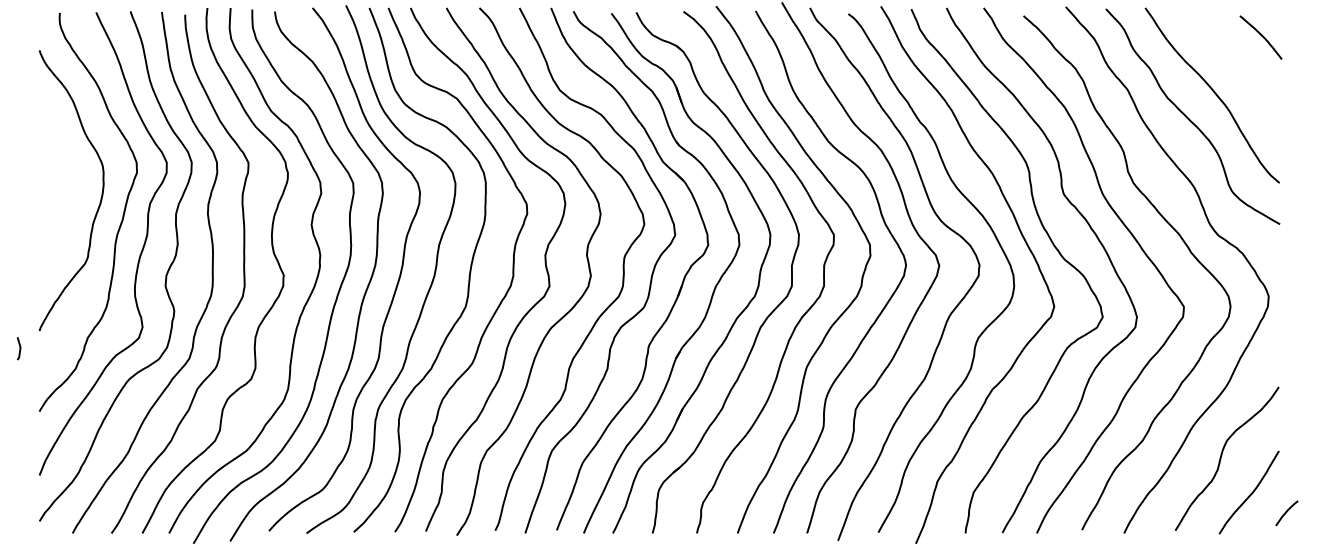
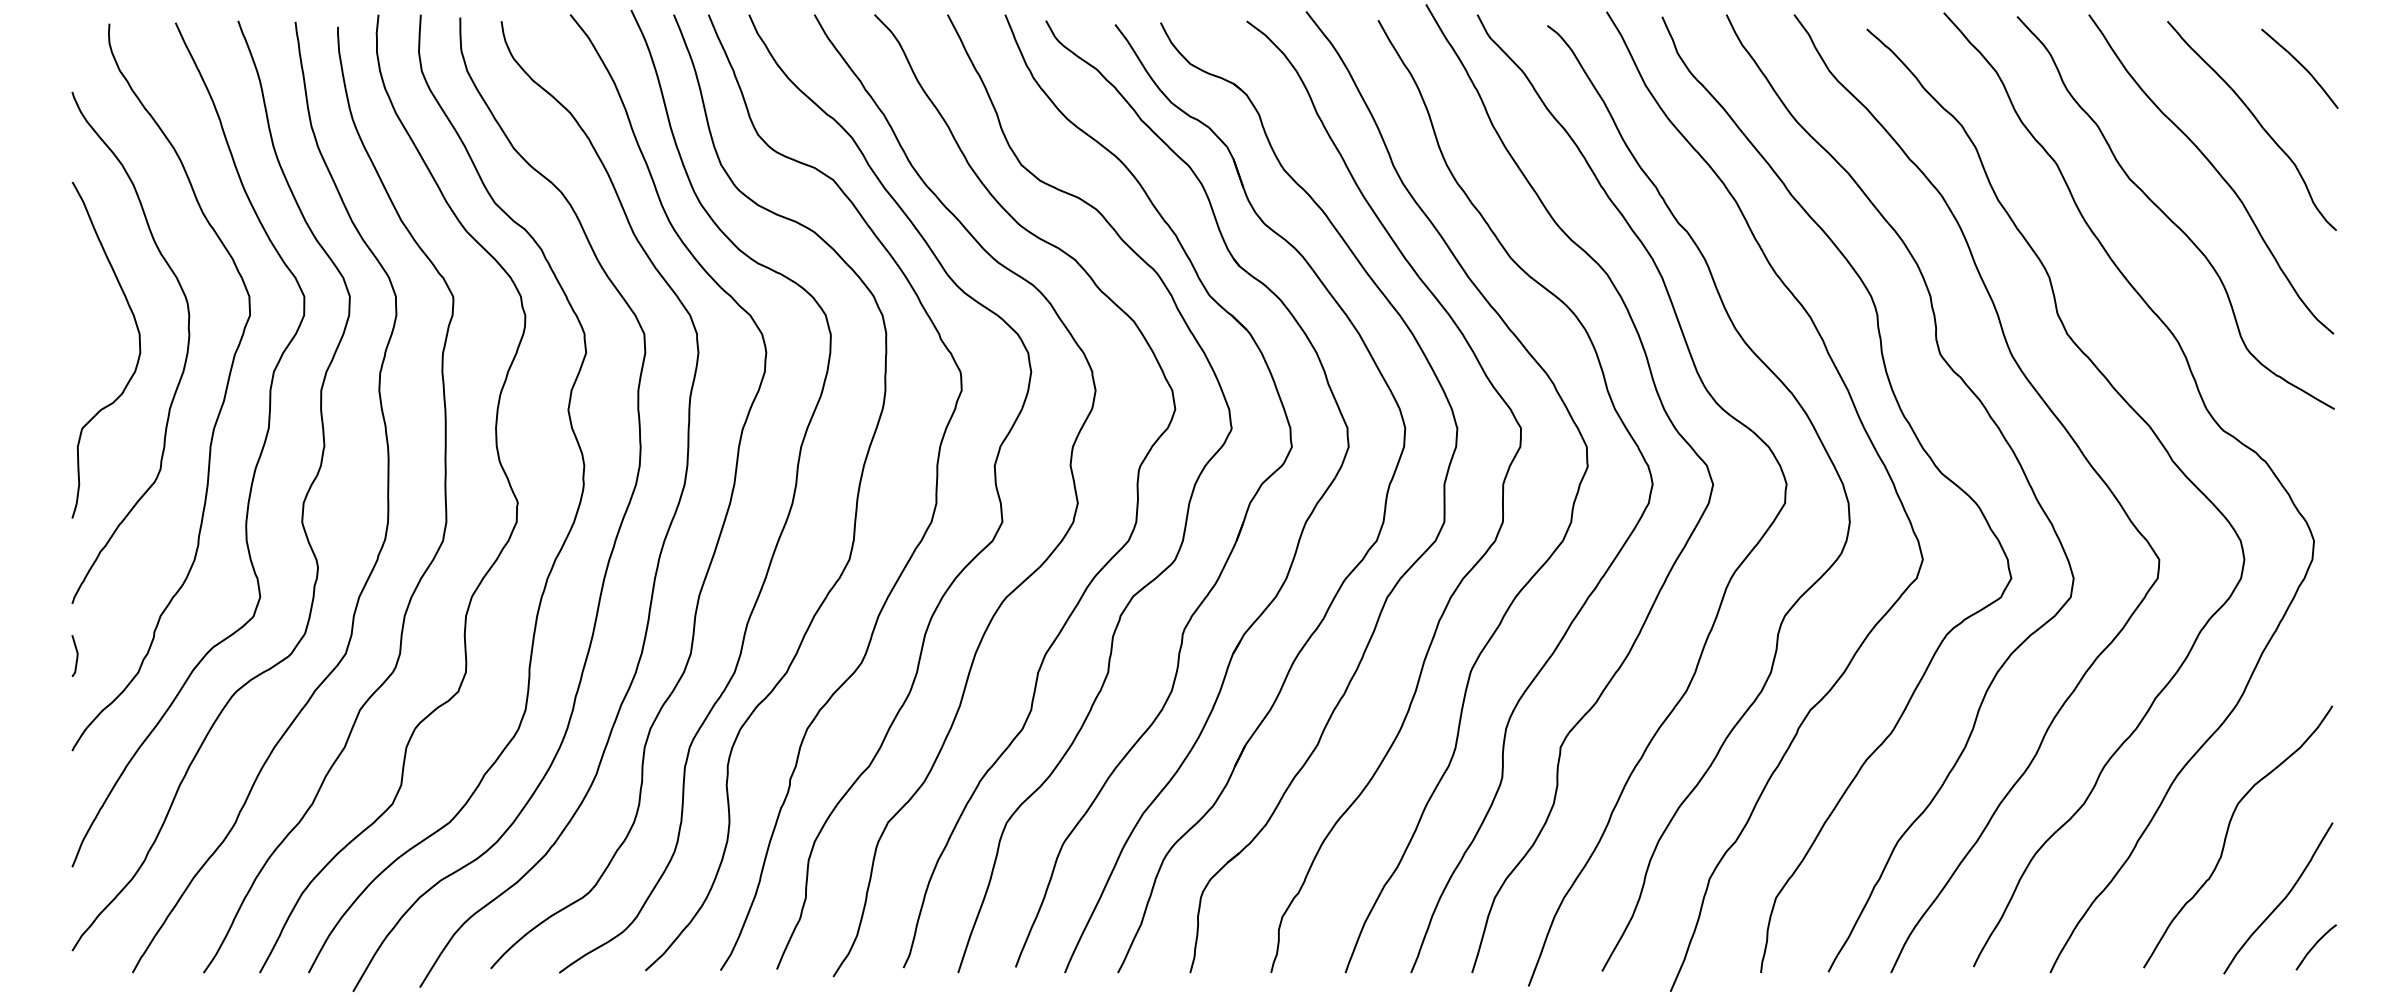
curve: (1236, 66) -> (2255, 121), added
curve: (75, 191) -> (137, 349), added
line: (19, 348) -> (75, 655), moved
curve: (1286, 513) -> (2315, 947), moved

